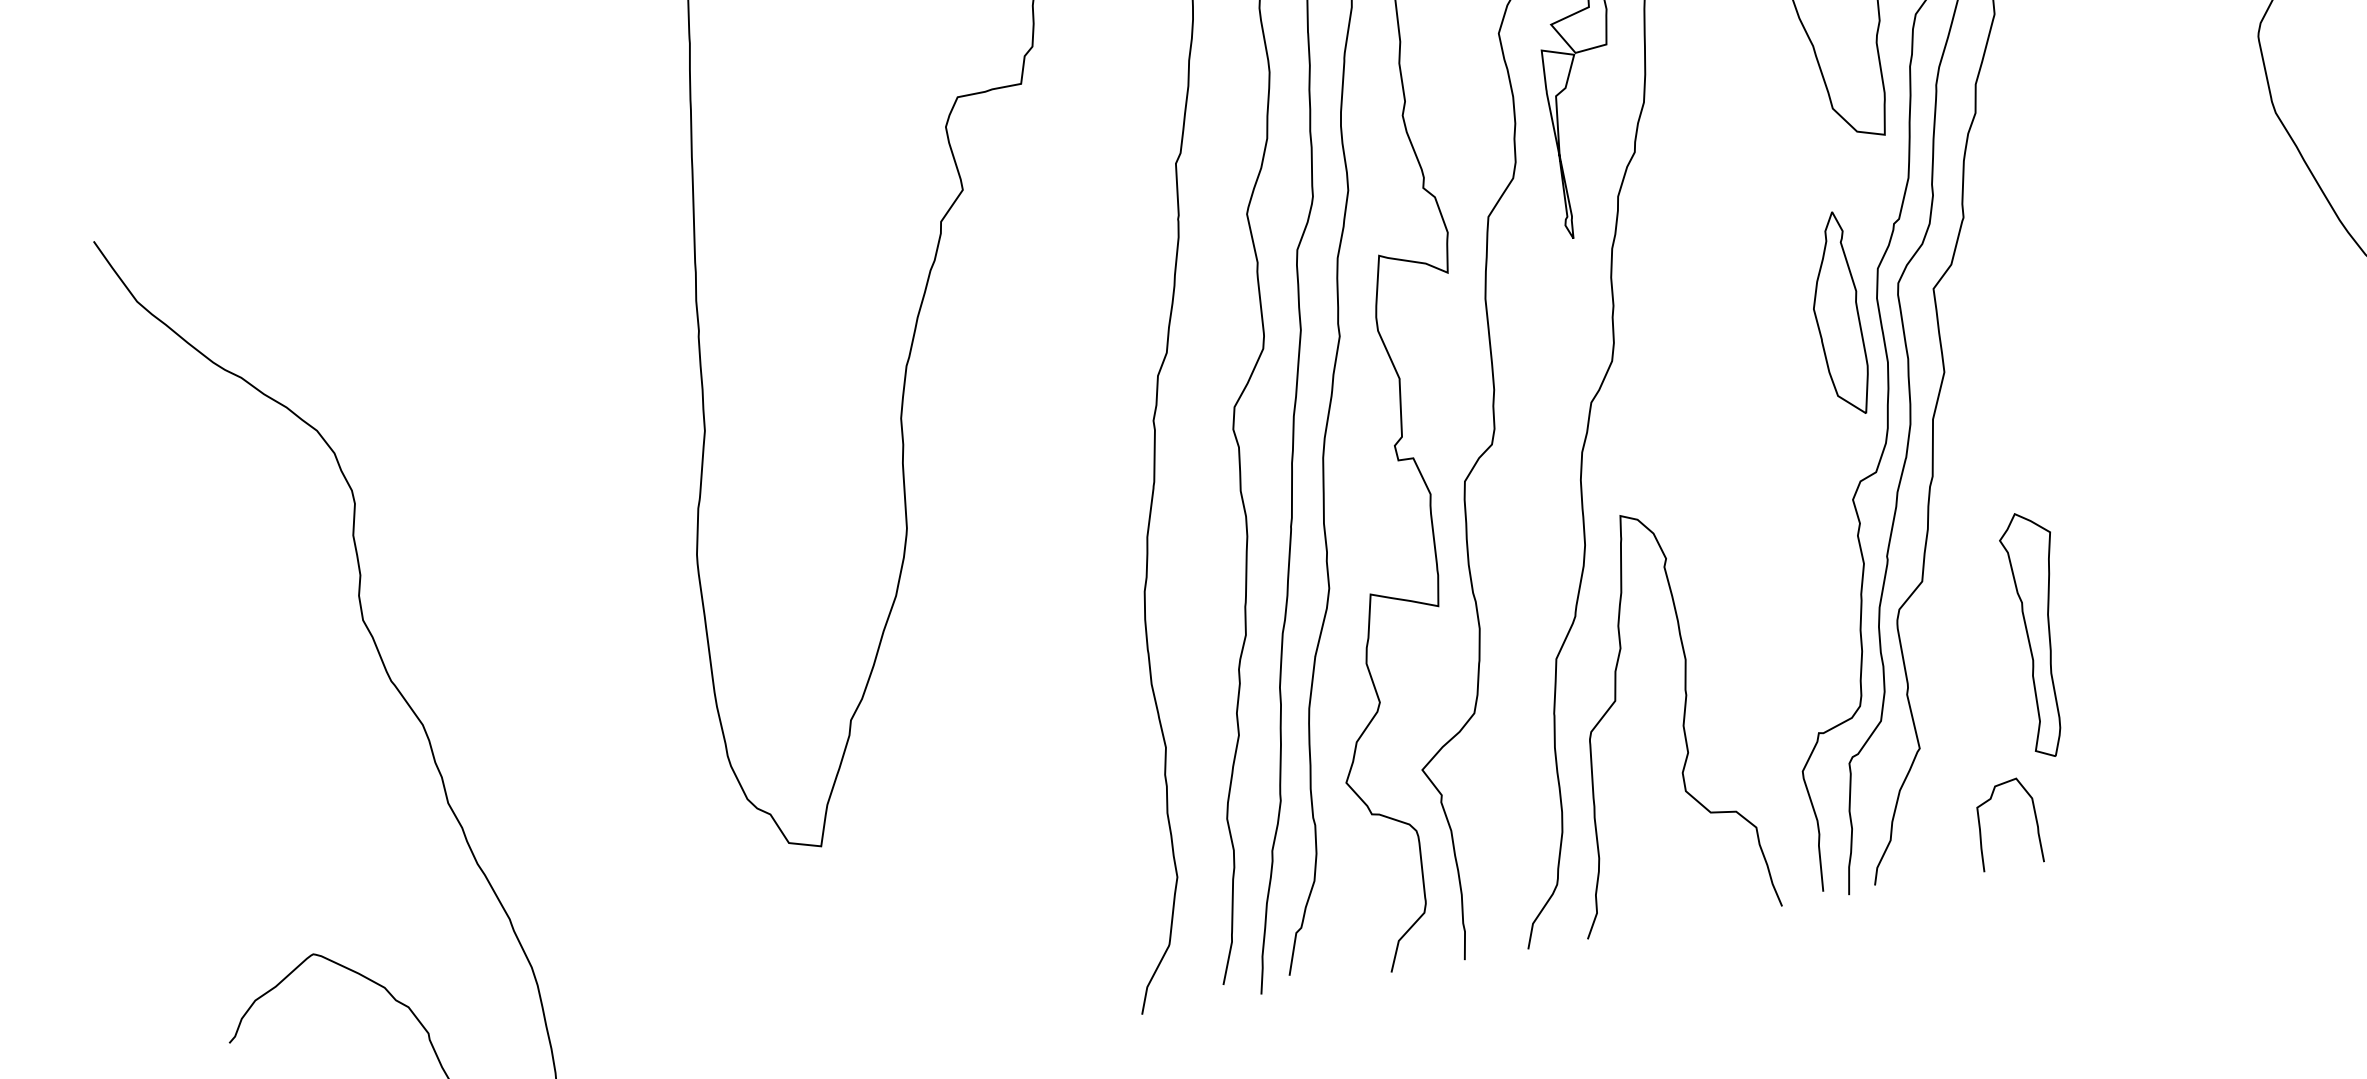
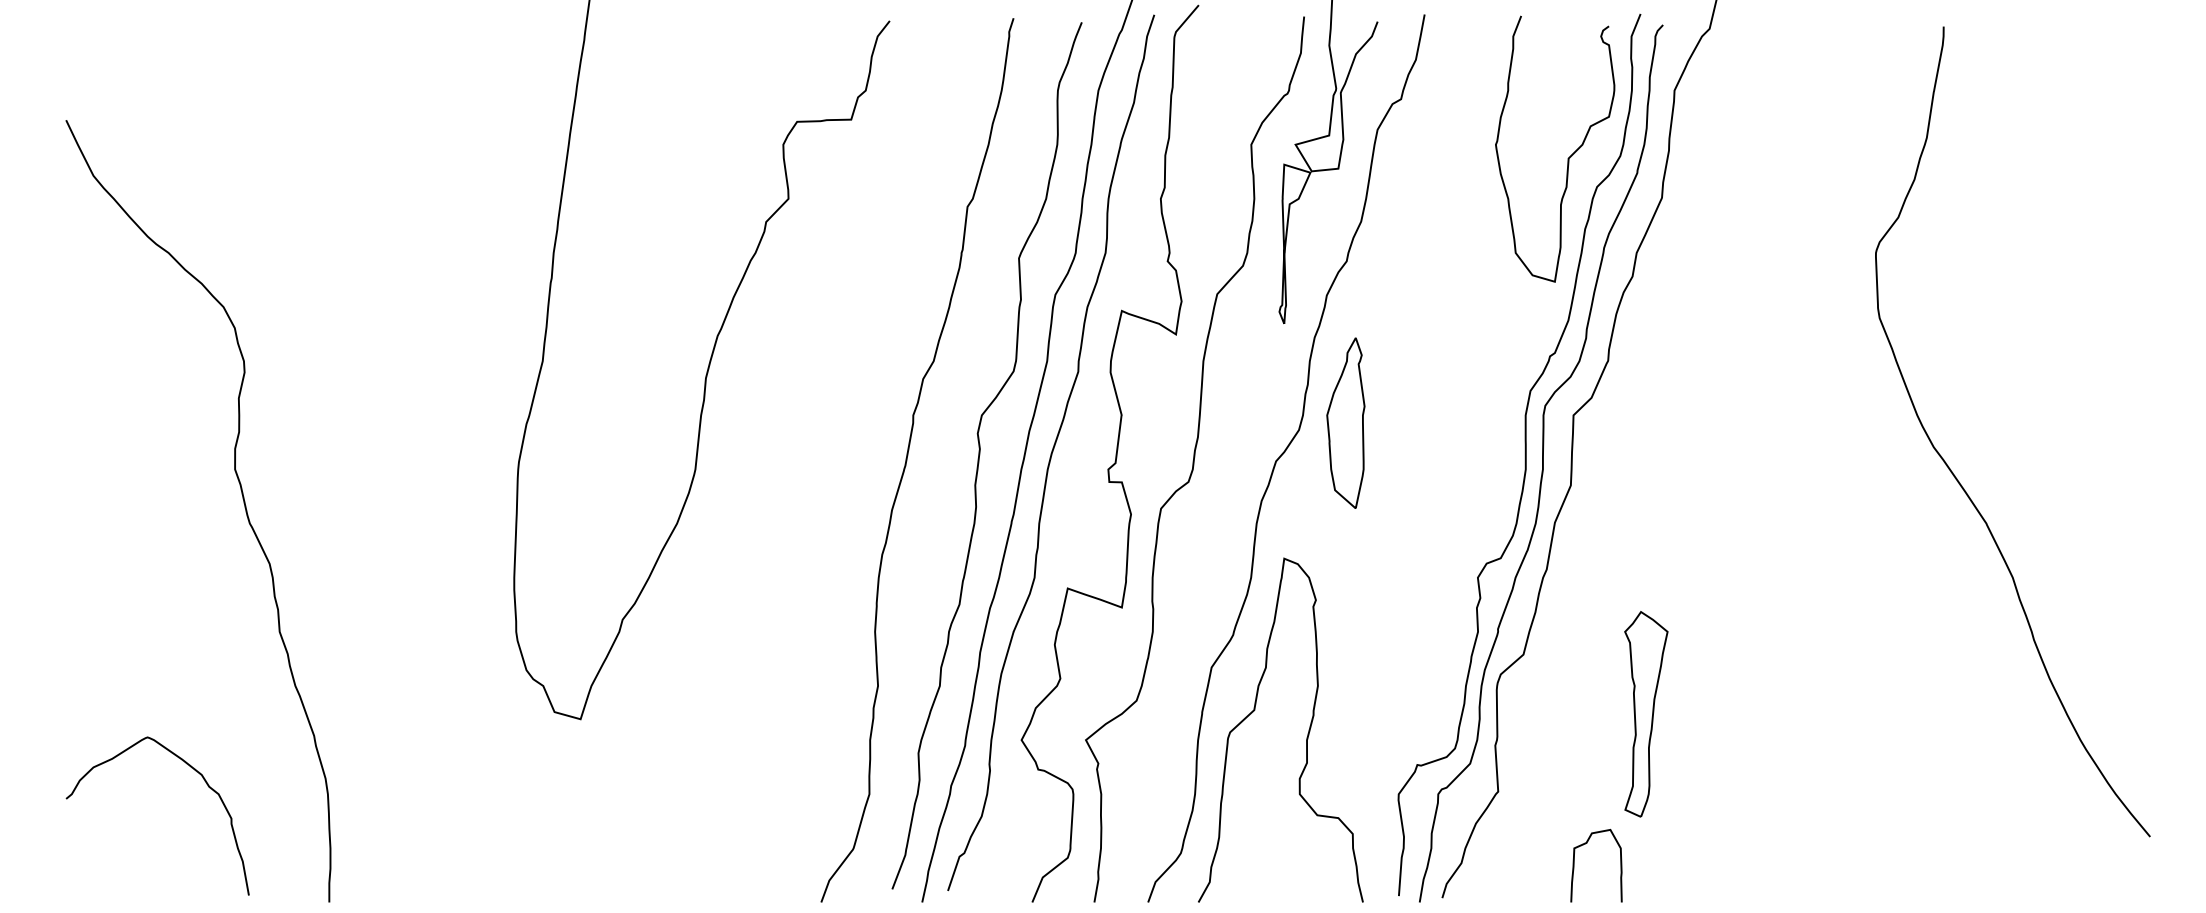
part: (1836, 313) -> (1345, 422), moved
part: (2041, 634) -> (1646, 714), moved
curve: (1980, 827) -> (1574, 865), moved

